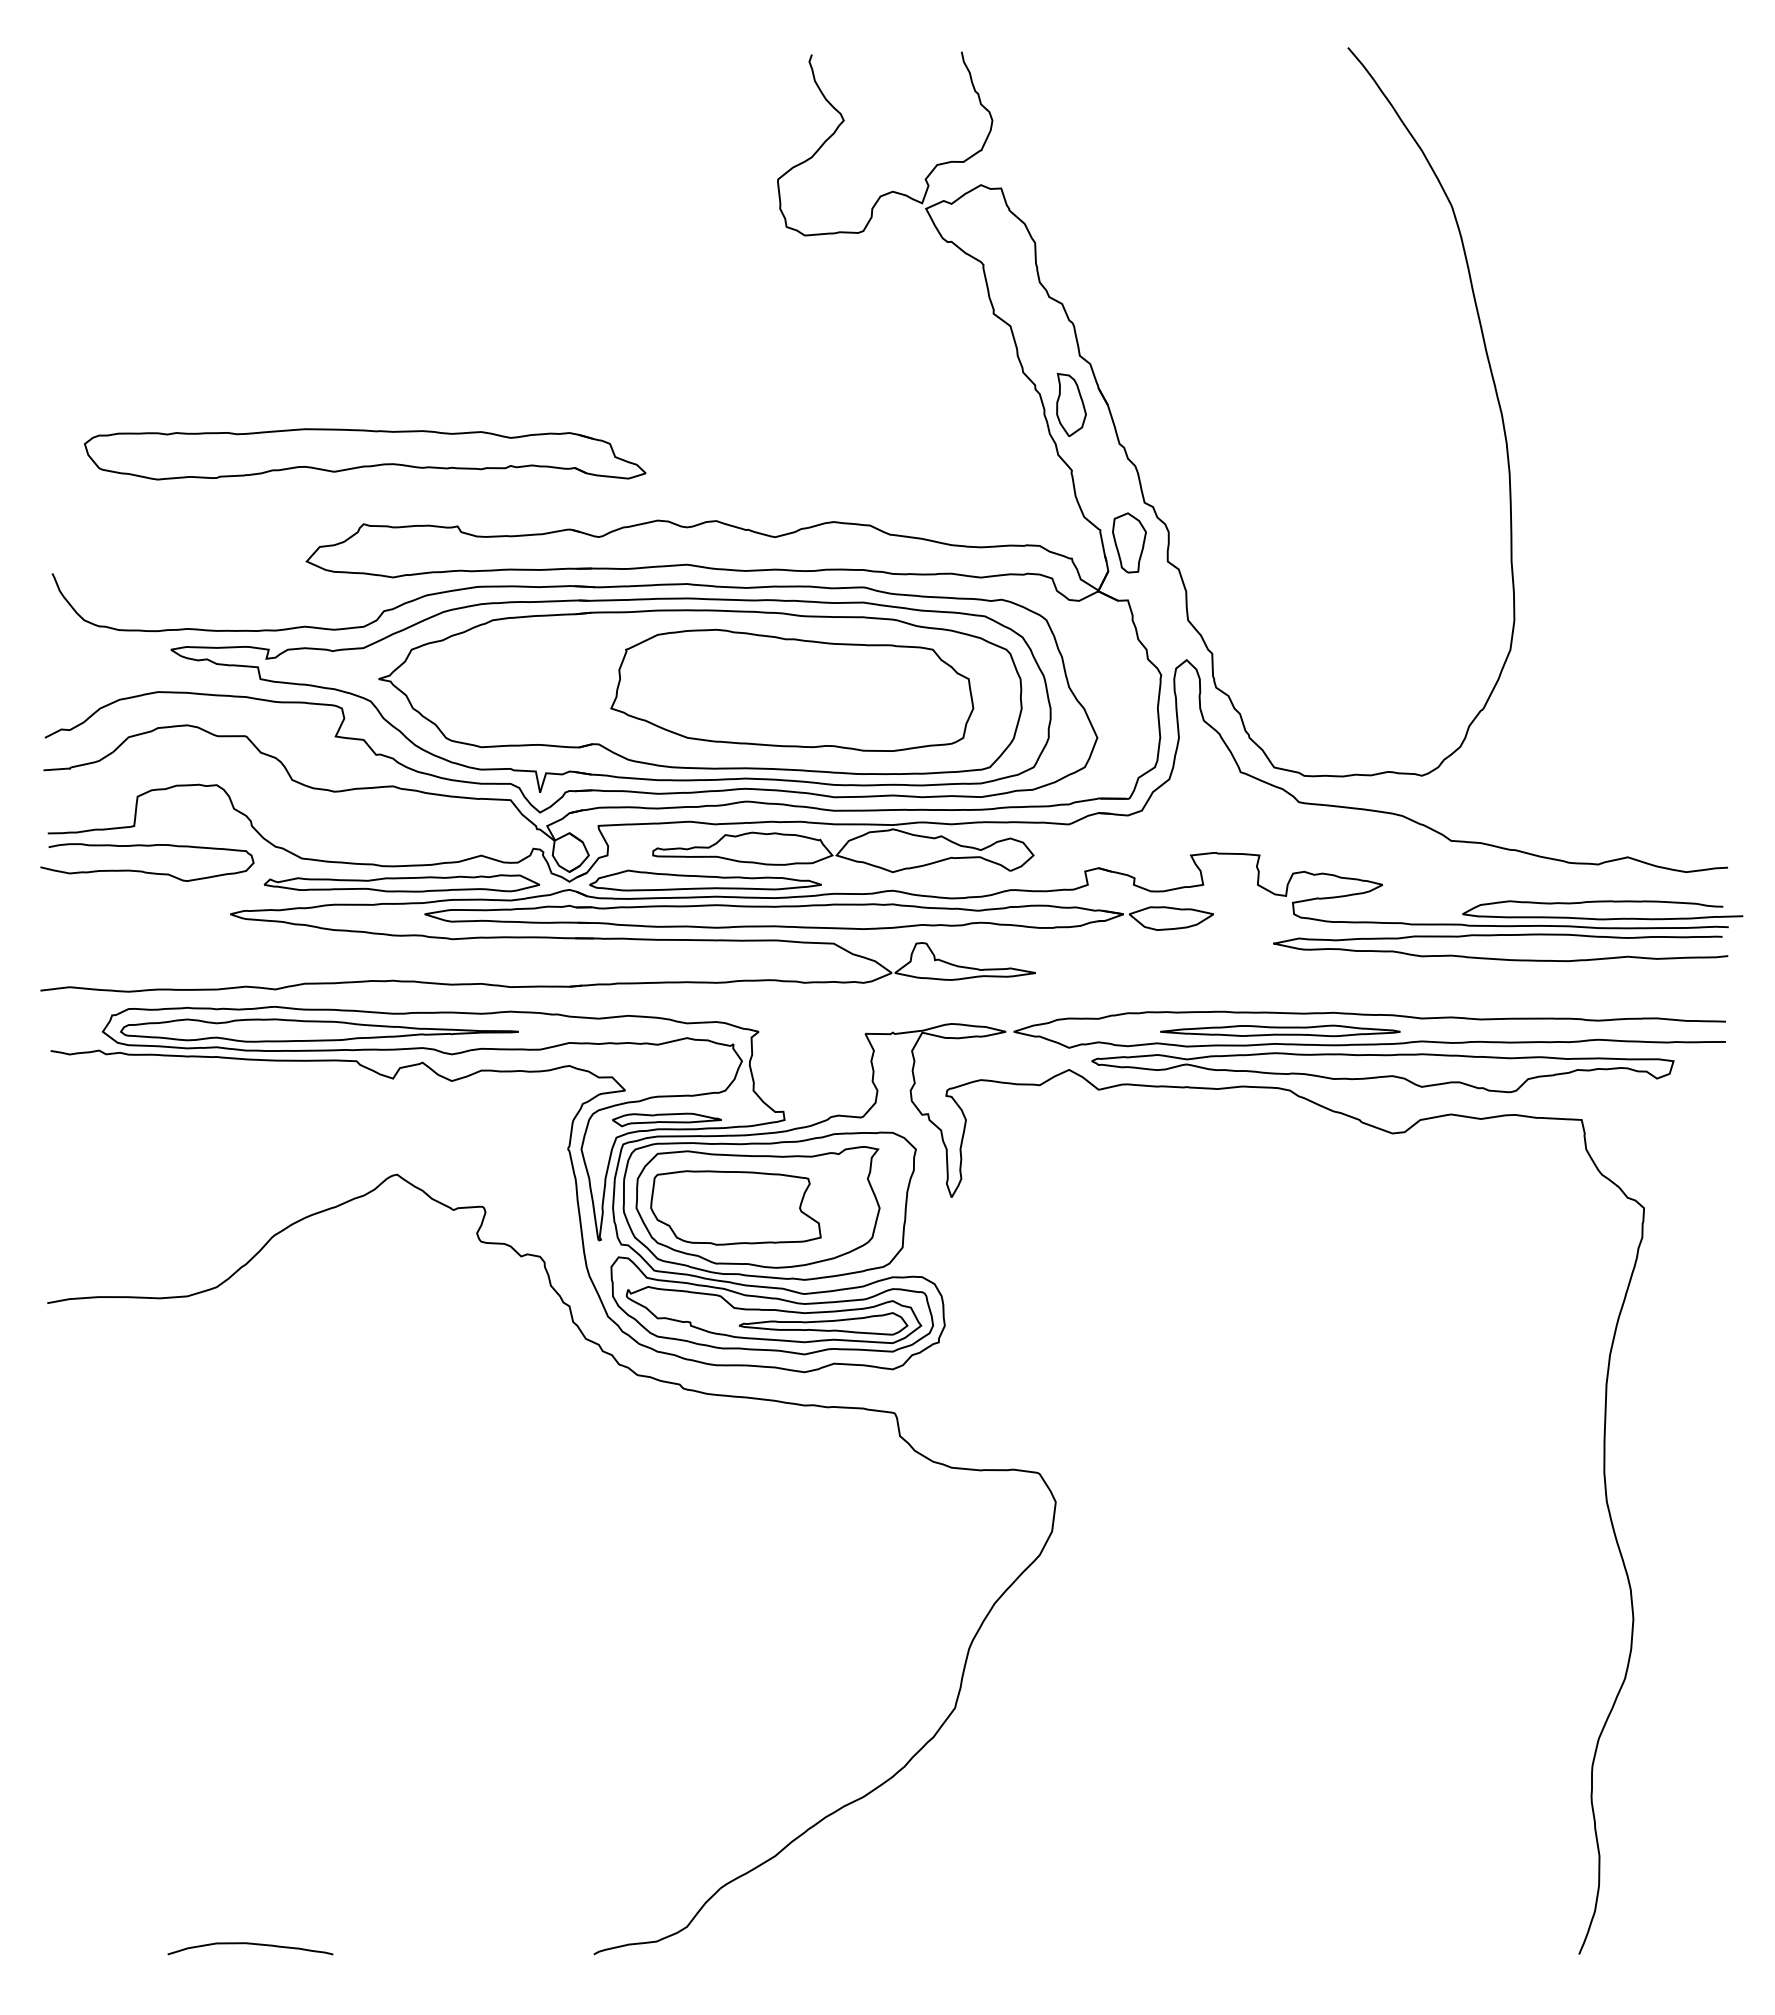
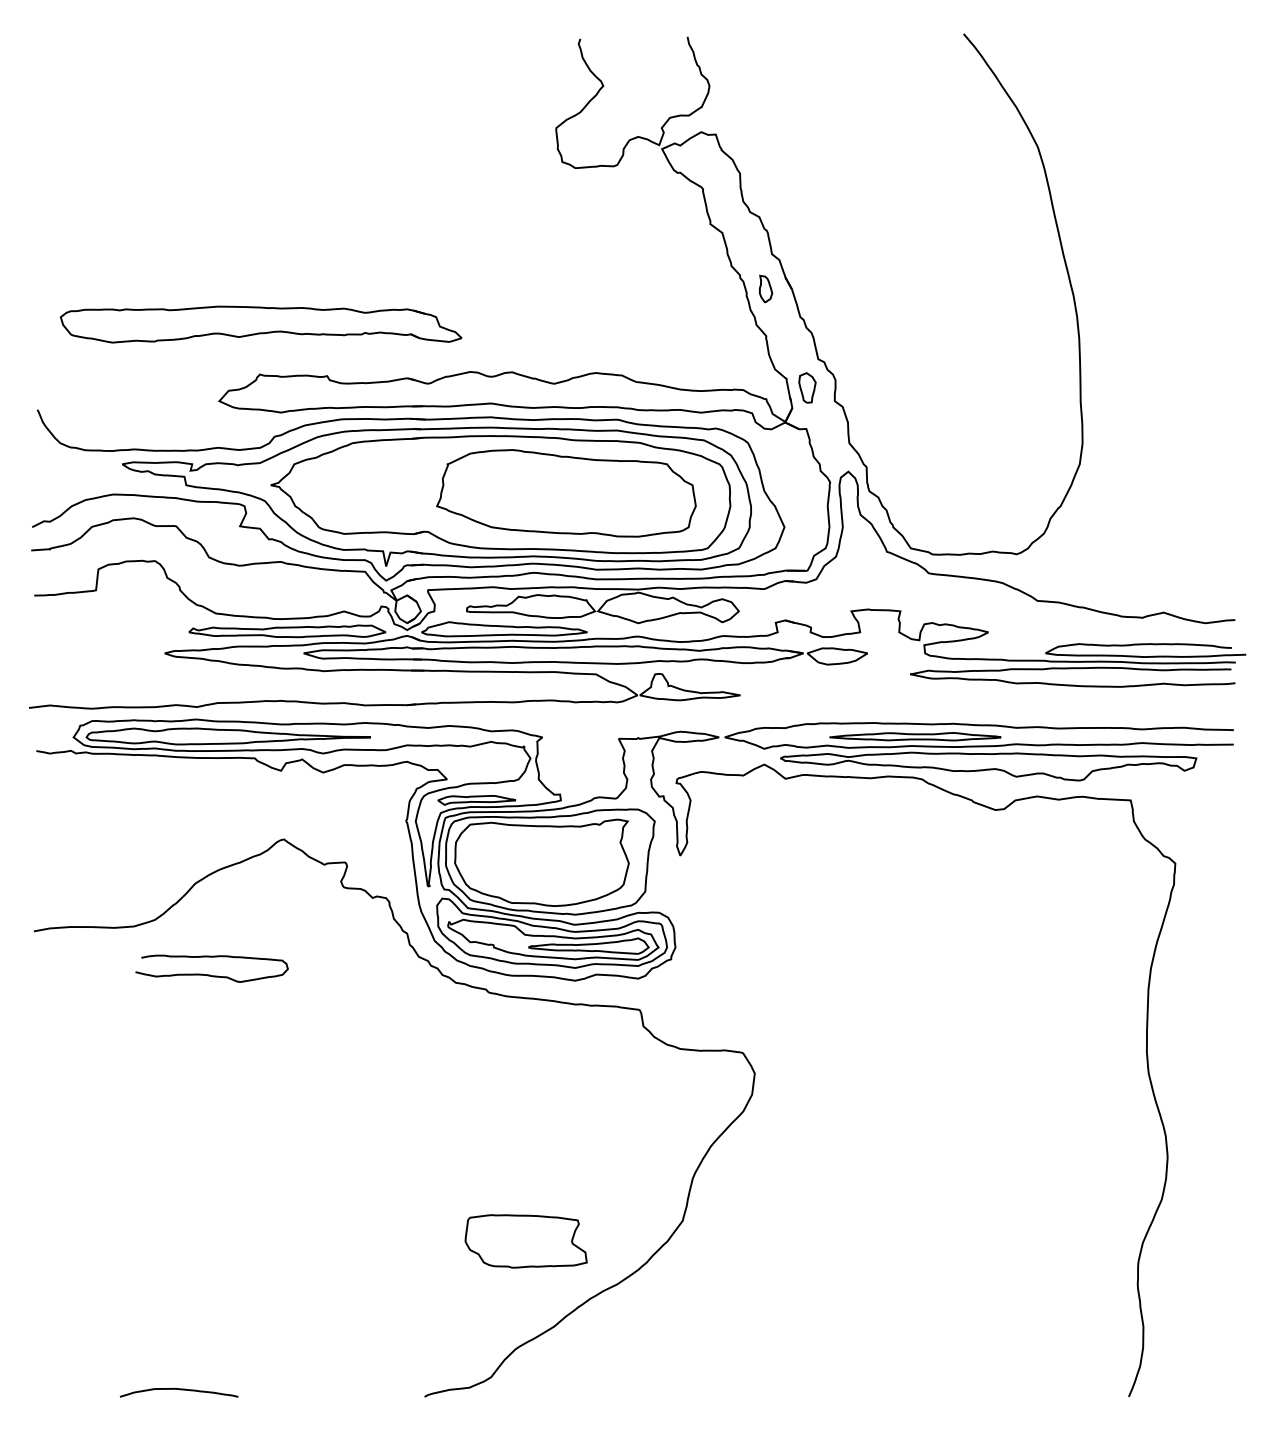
part: (1071, 404) -> (766, 288), size x0.6
part: (1129, 542) -> (807, 387), size x0.7
curve: (147, 871) -> (212, 975), moved
part: (735, 1207) -> (525, 1241), moved

